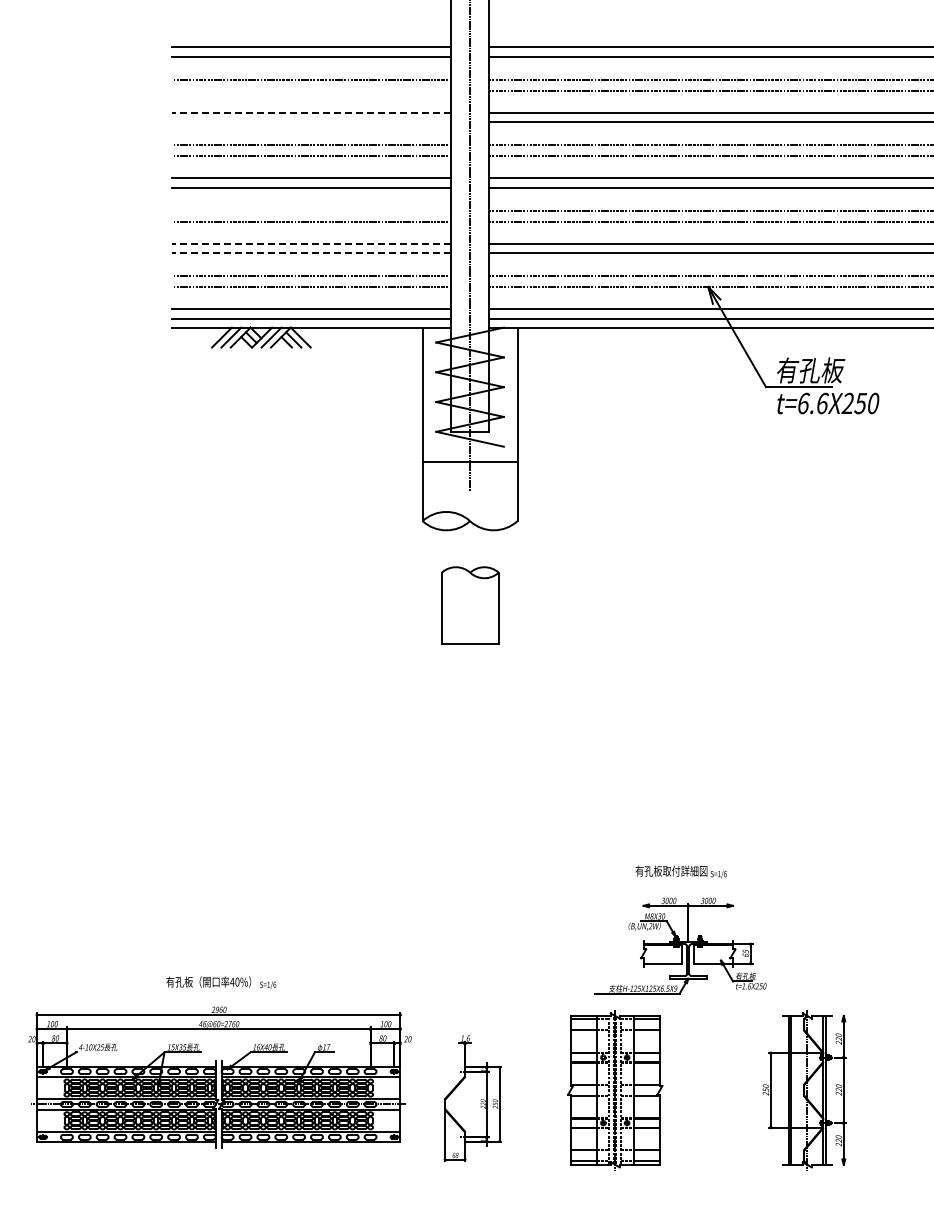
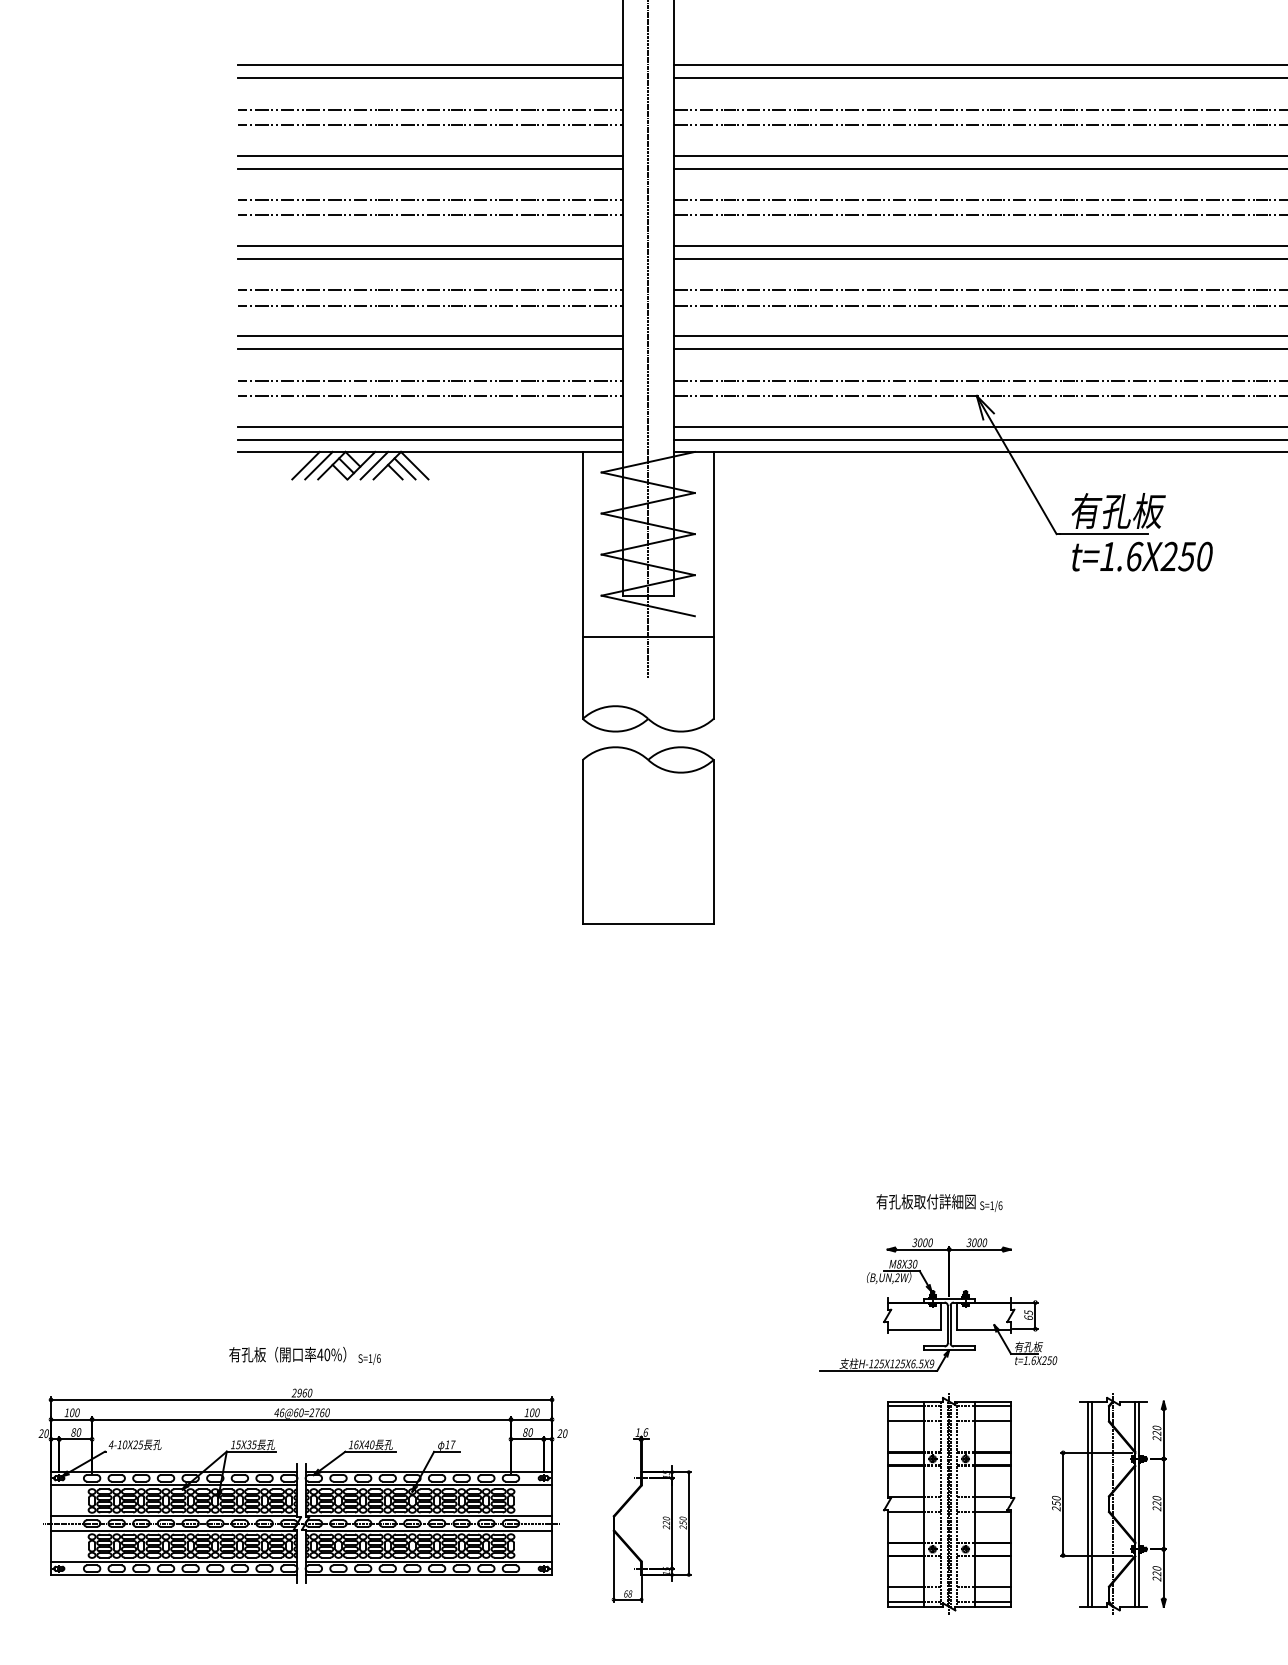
line: (311, 90) -> (429, 124), added
line: (311, 112) -> (429, 155), dashed -> solid
line: (311, 122) -> (429, 168), added
line: (311, 210) -> (429, 290), added
line: (311, 243) -> (429, 335), dashed -> solid
line: (311, 253) -> (429, 349), dashed -> solid
text: (803, 403) -> (1108, 556), t=6.6X250 -> t=1.6X250
part: (470, 605) -> (648, 835), size x1.67
part: (615, 1090) -> (949, 1504), moved

